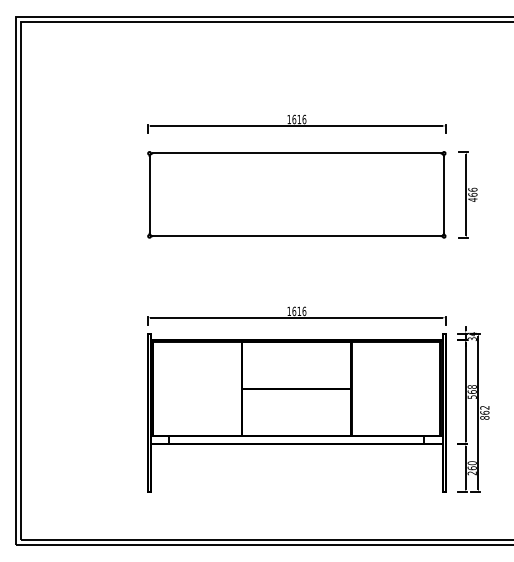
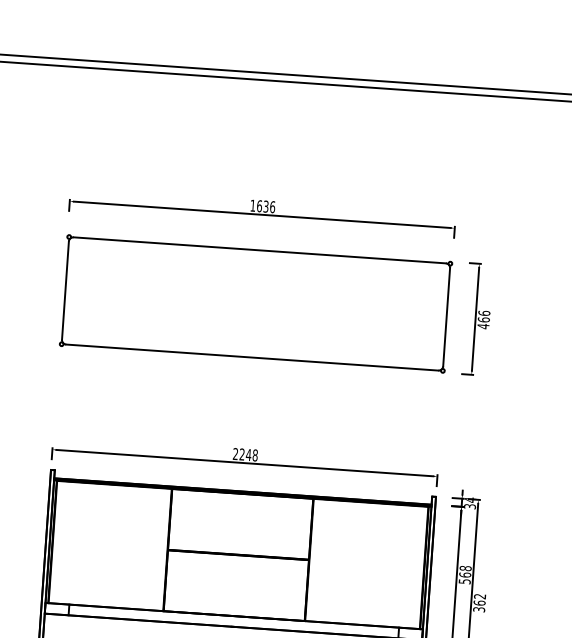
text: (299, 119) -> (266, 206), 1616 -> 1636
text: (296, 311) -> (245, 454), 1616 -> 2248
text: (484, 417) -> (478, 609), 862 -> 362

